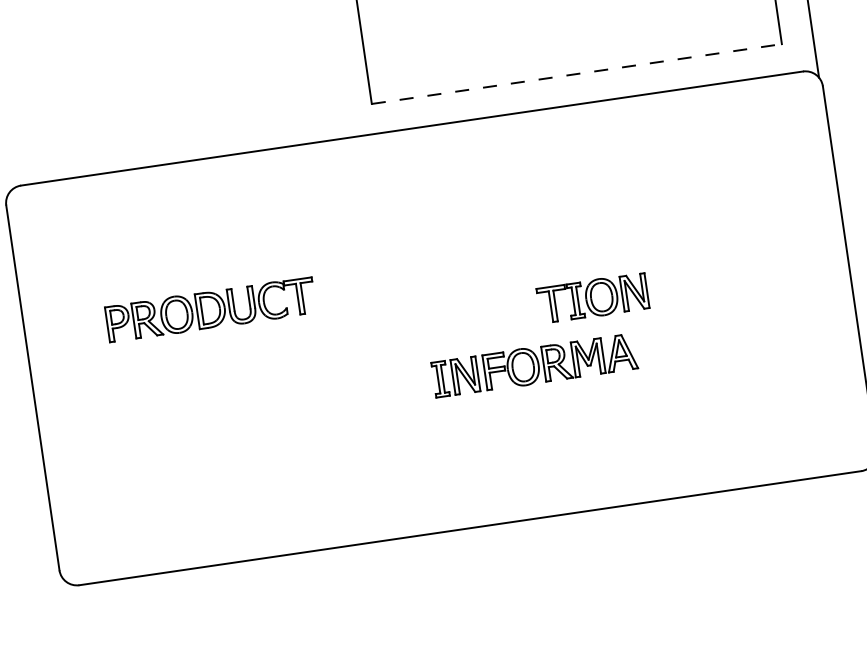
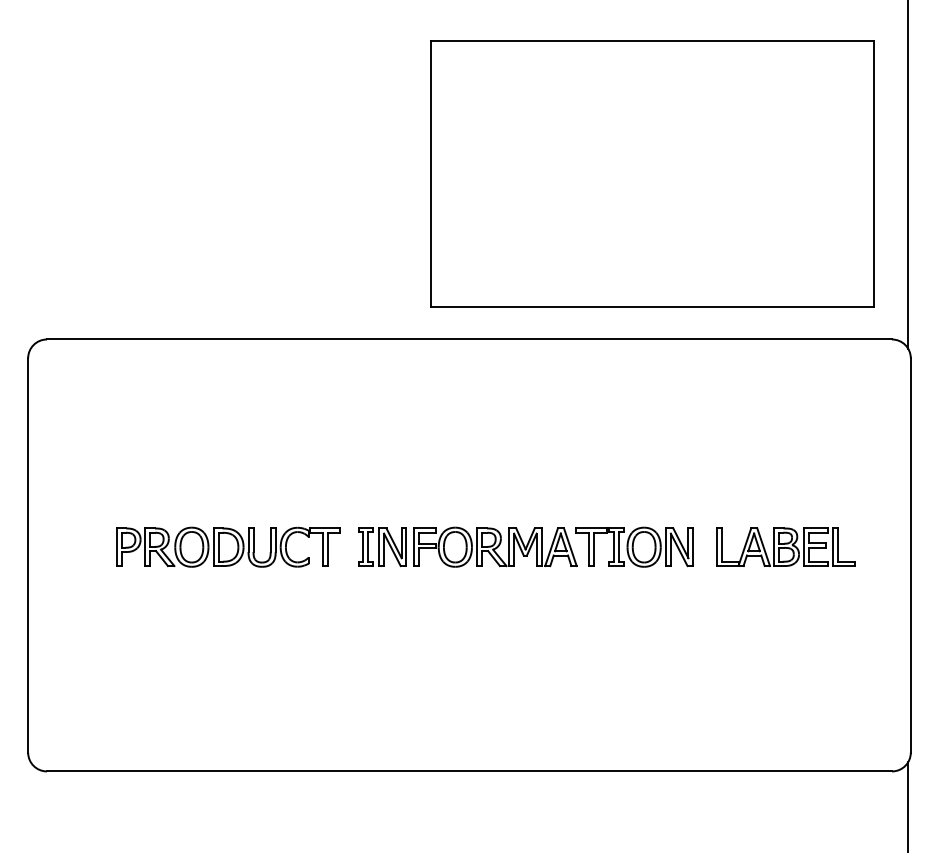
line: (577, 74) -> (652, 307), dashed -> solid
part: (732, 277) -> (785, 546), added
part: (210, 309) -> (228, 546), moved
part: (534, 364) -> (467, 546), moved

